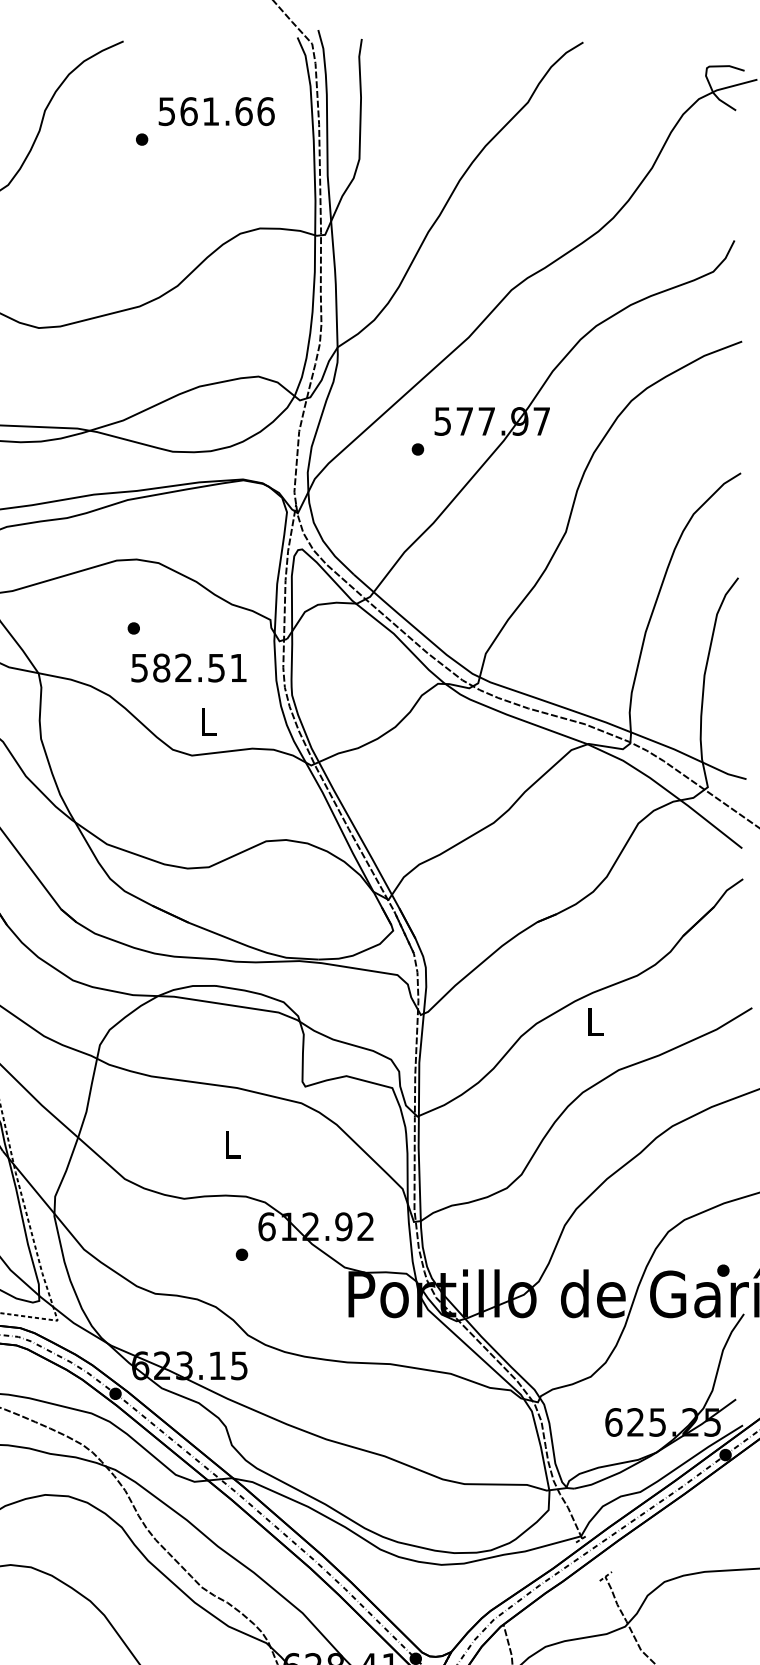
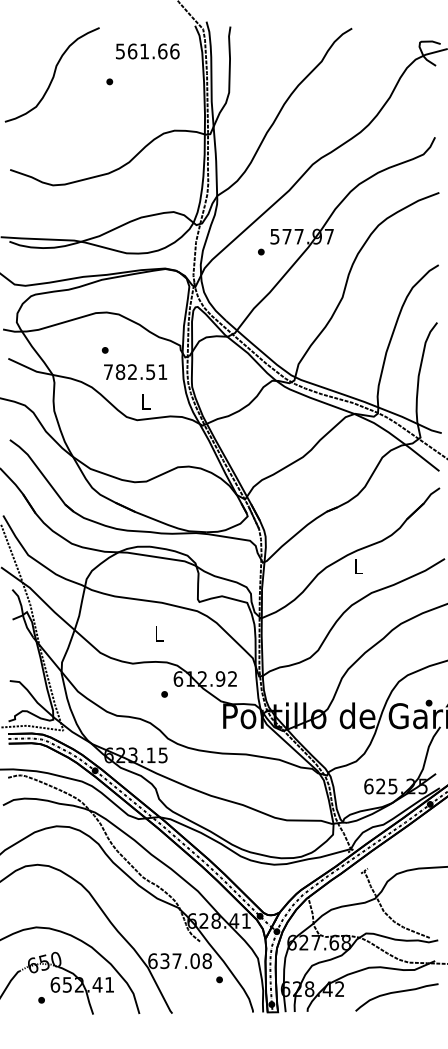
text: (216, 111) -> (147, 51), moved
text: (139, 668) -> (108, 372), 582.51 -> 782.51

